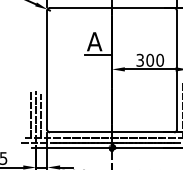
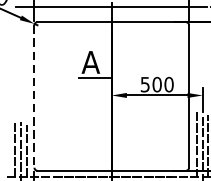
text: (139, 59) -> (144, 83), 300 -> 500
line: (47, 70) -> (34, 96), solid -> dashed

